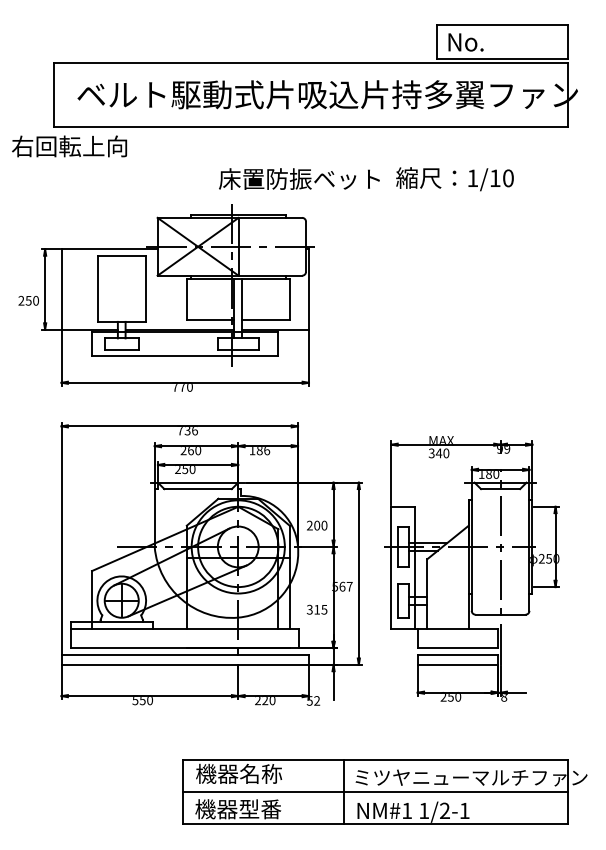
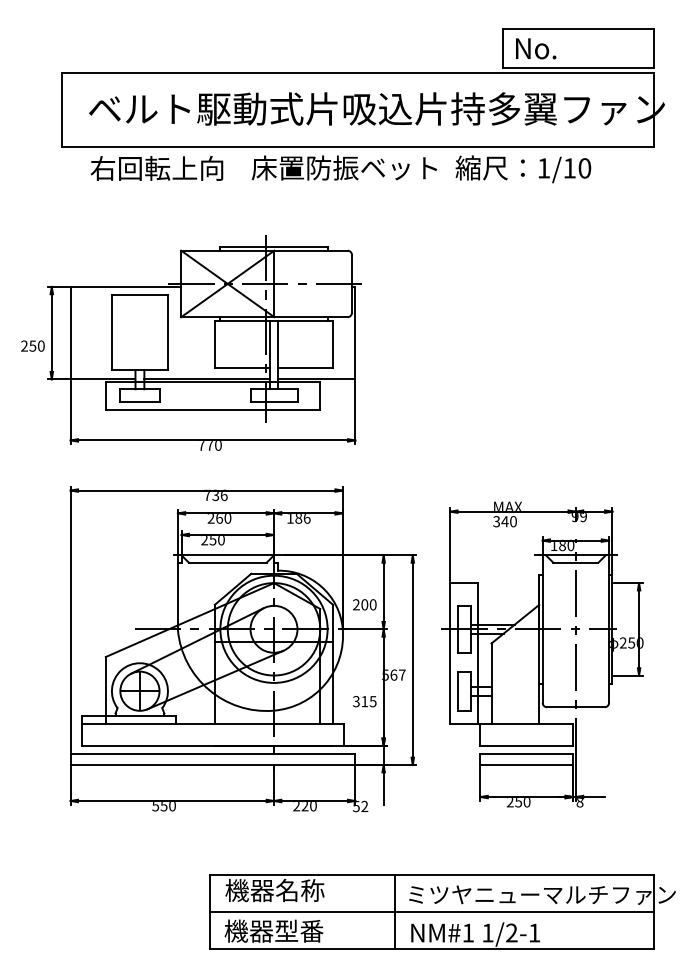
text: (69, 146) -> (156, 168), moved
text: (299, 178) -> (344, 167), moved
text: (454, 179) -> (522, 169), moved

